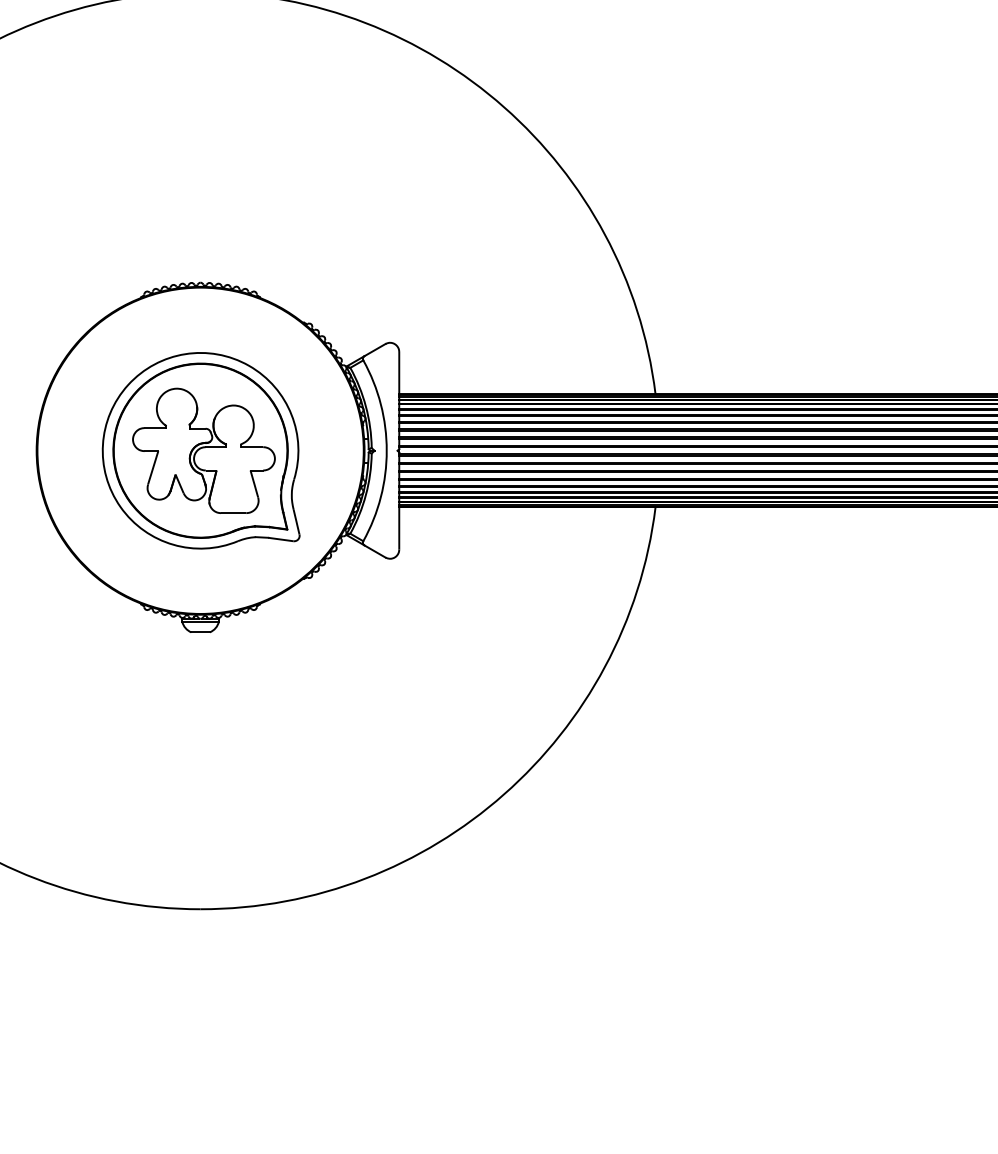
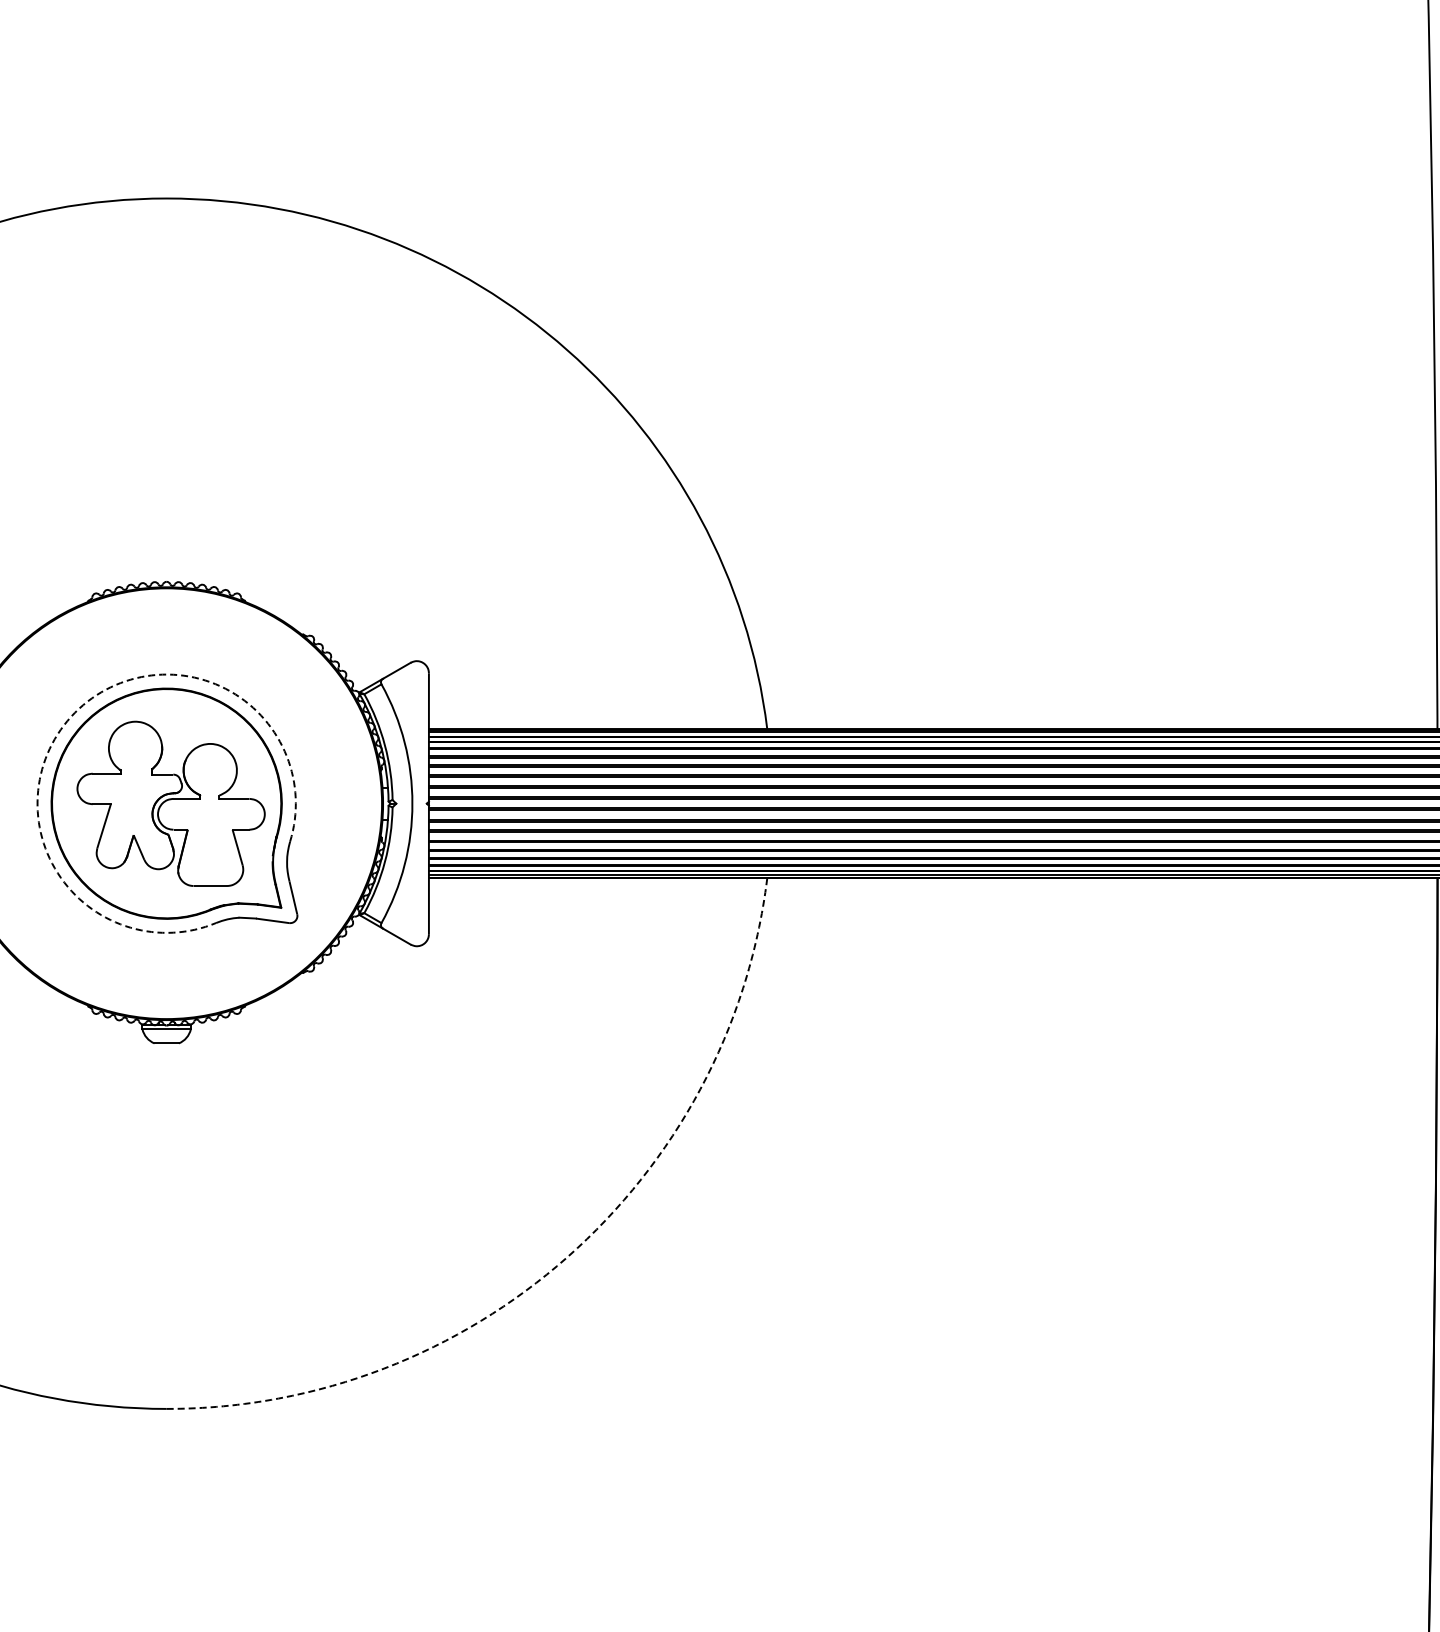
arc: (128, 384) -> (71, 716), solid -> dashed
arc: (504, 794) -> (567, 1257), solid -> dashed

